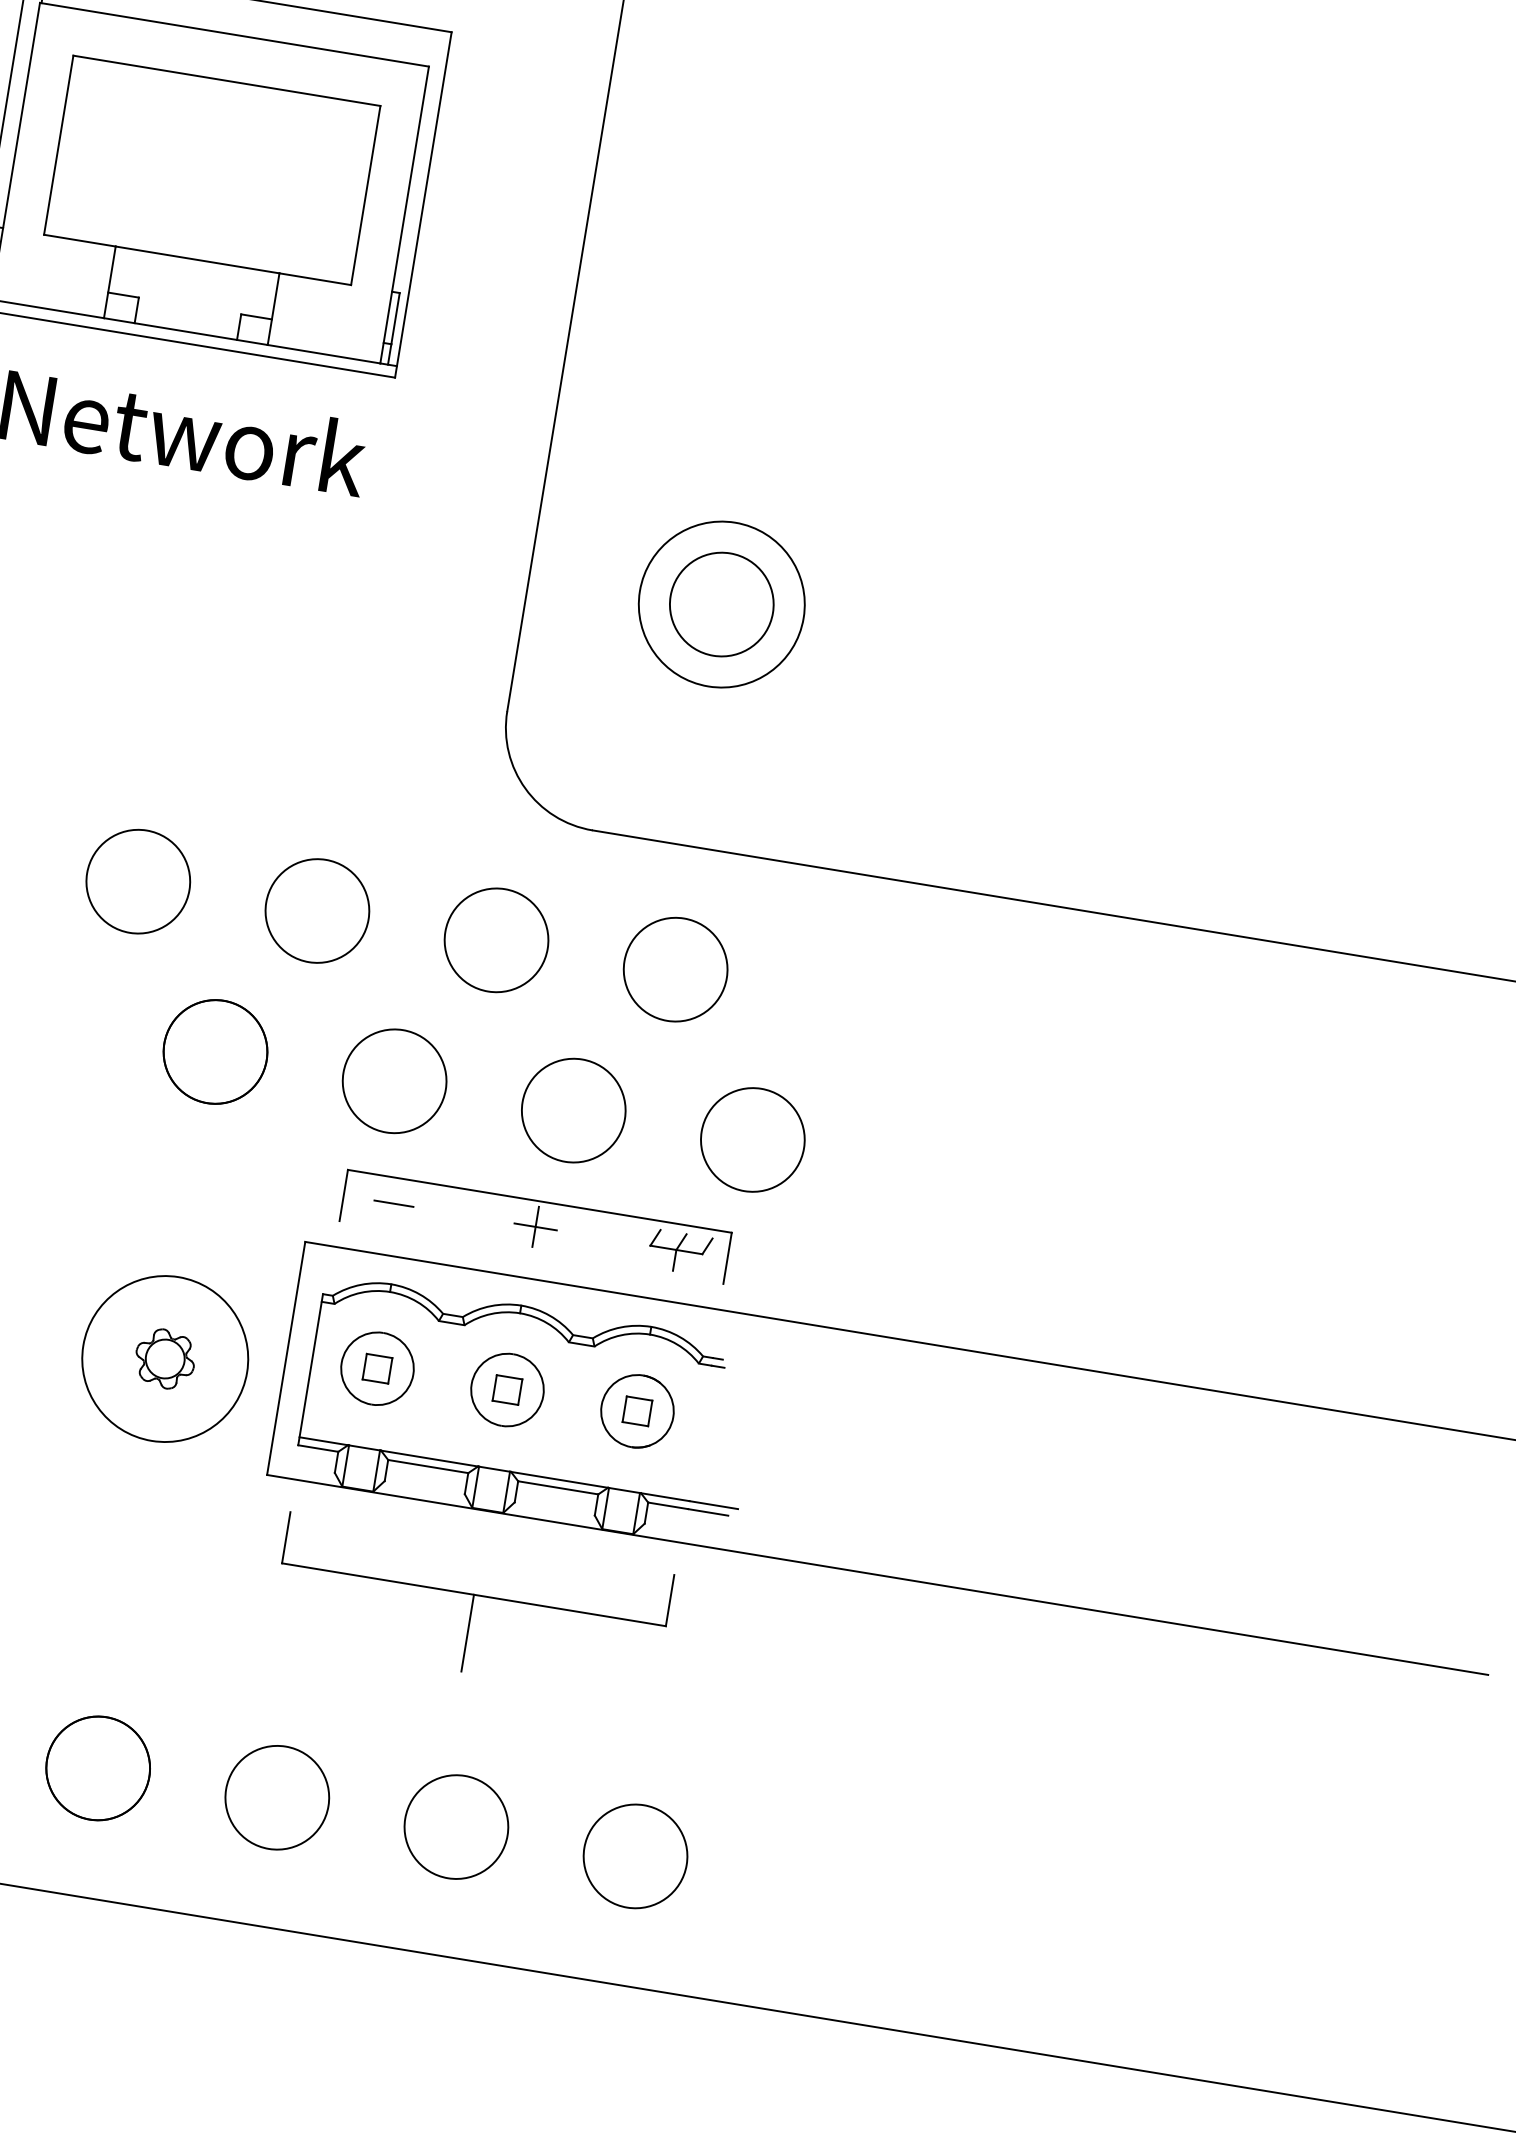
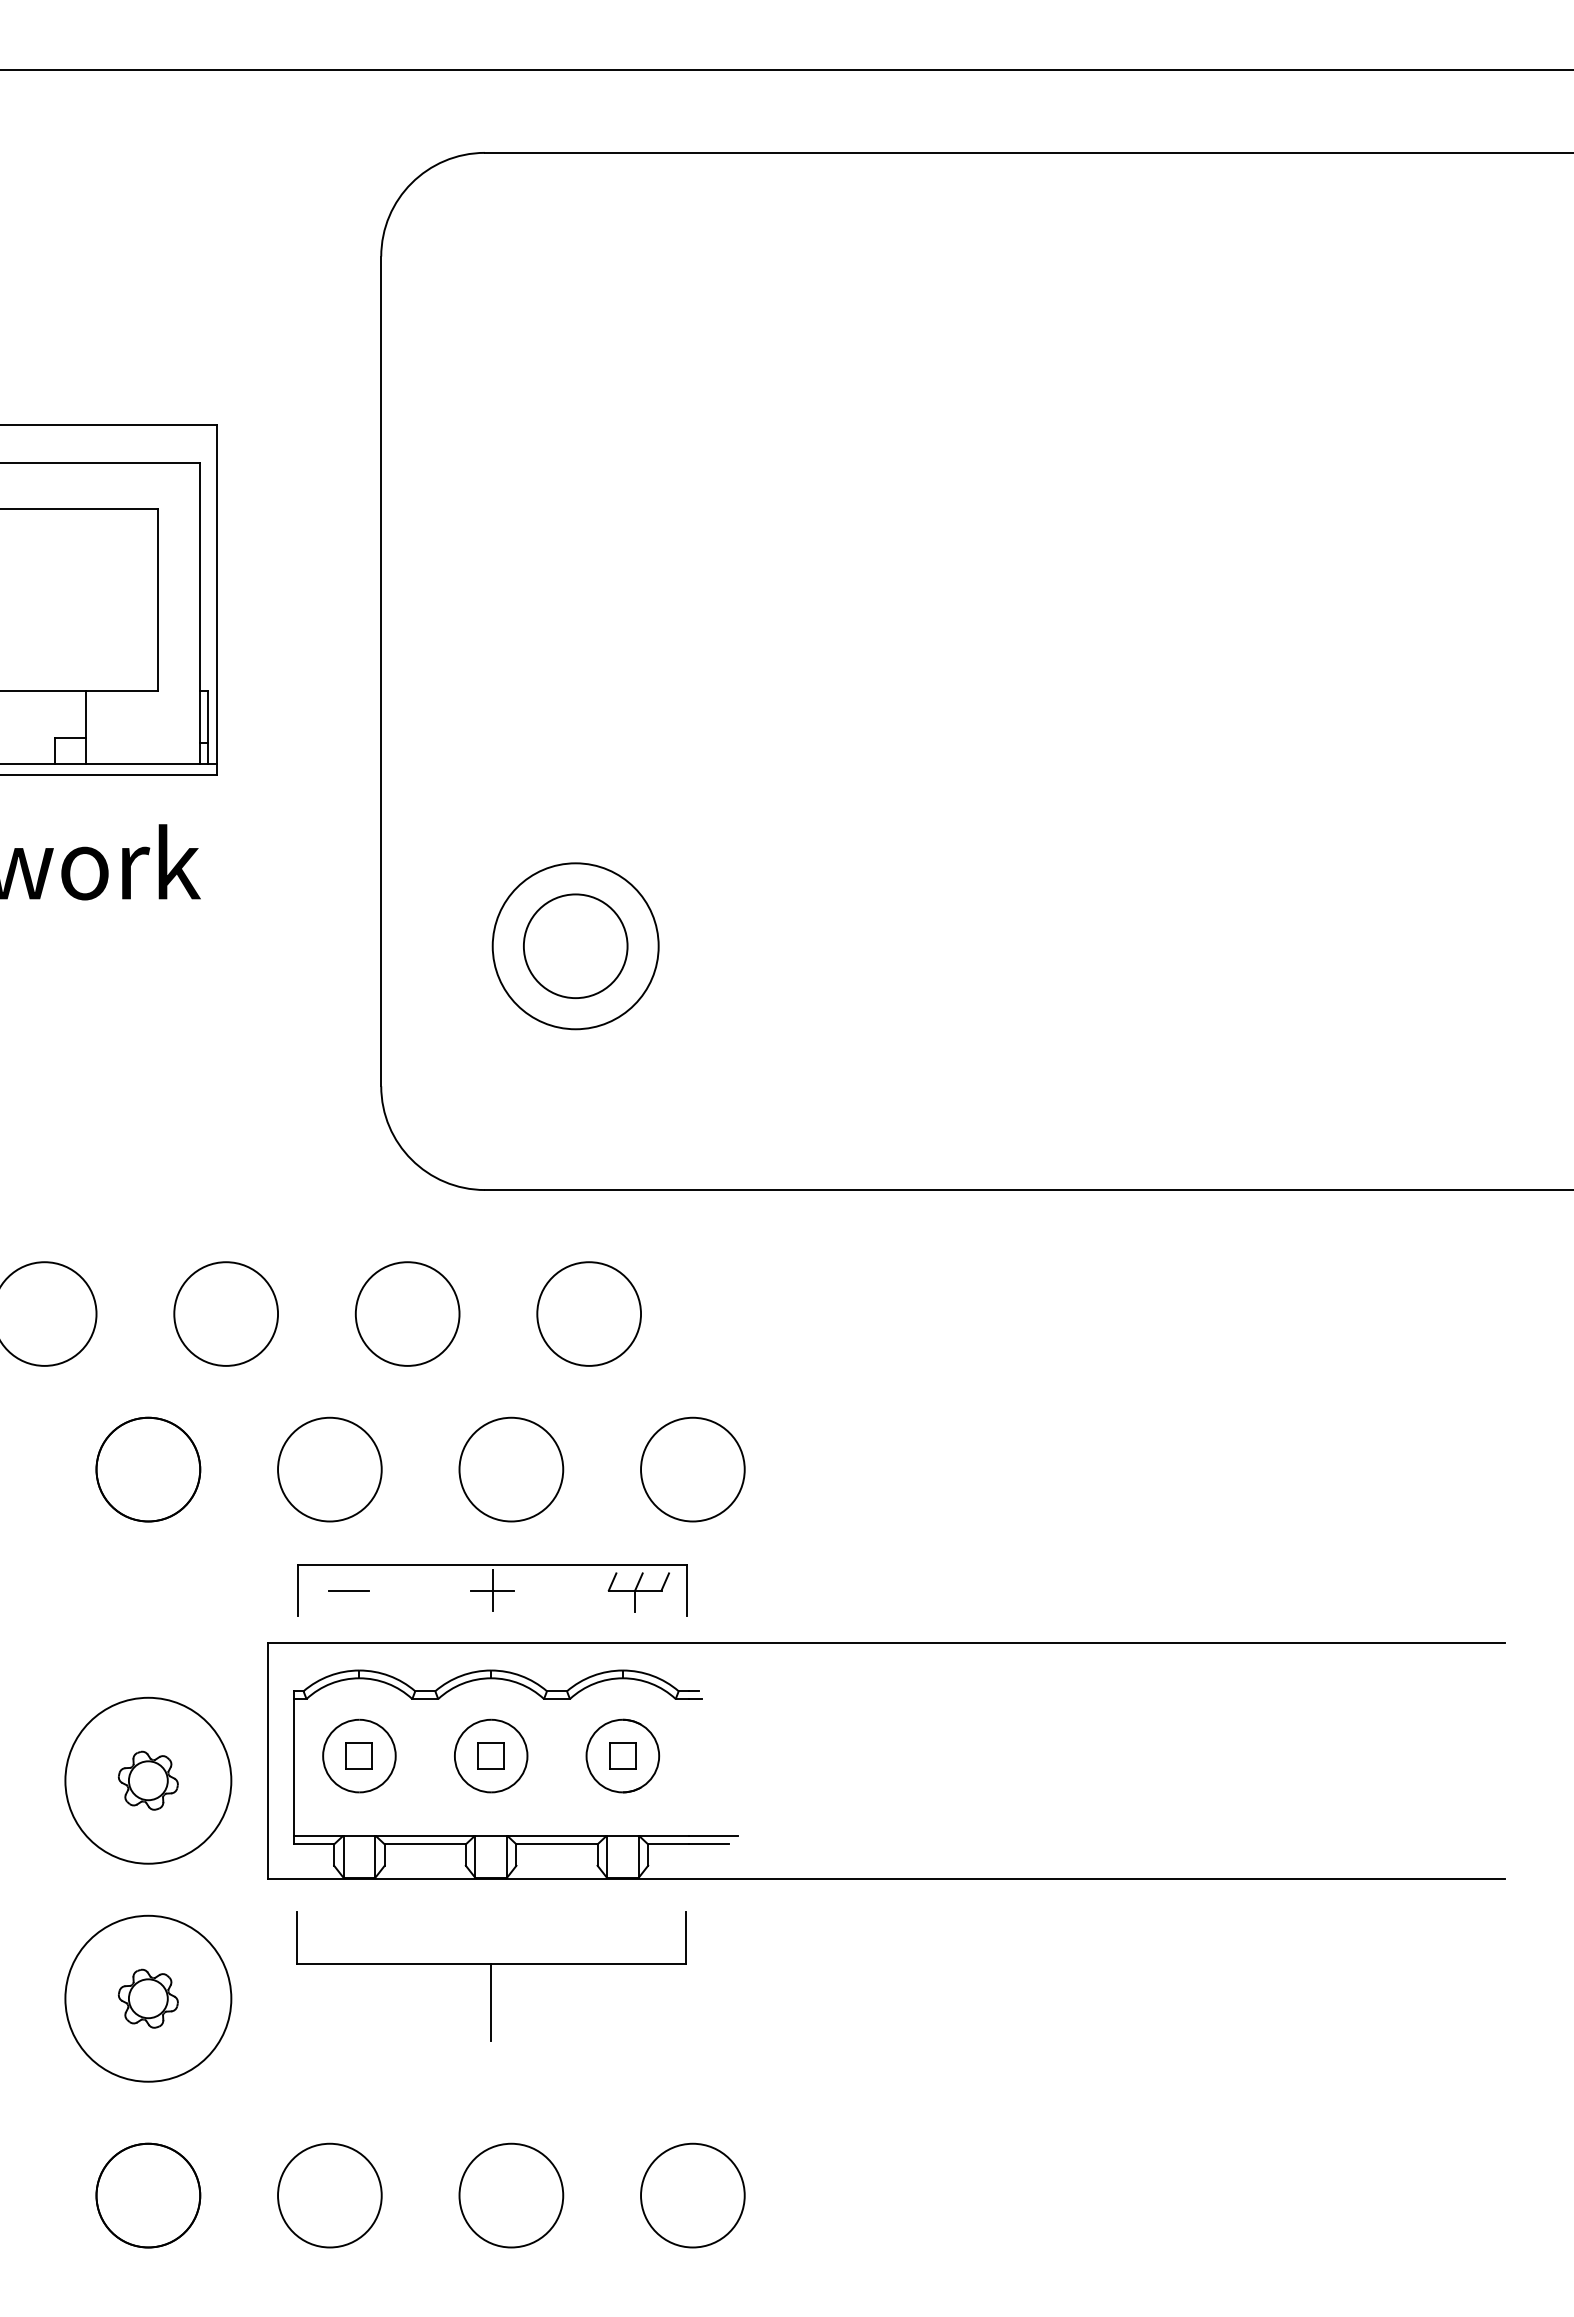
part: (130, 1573) -> (148, 1998), added

